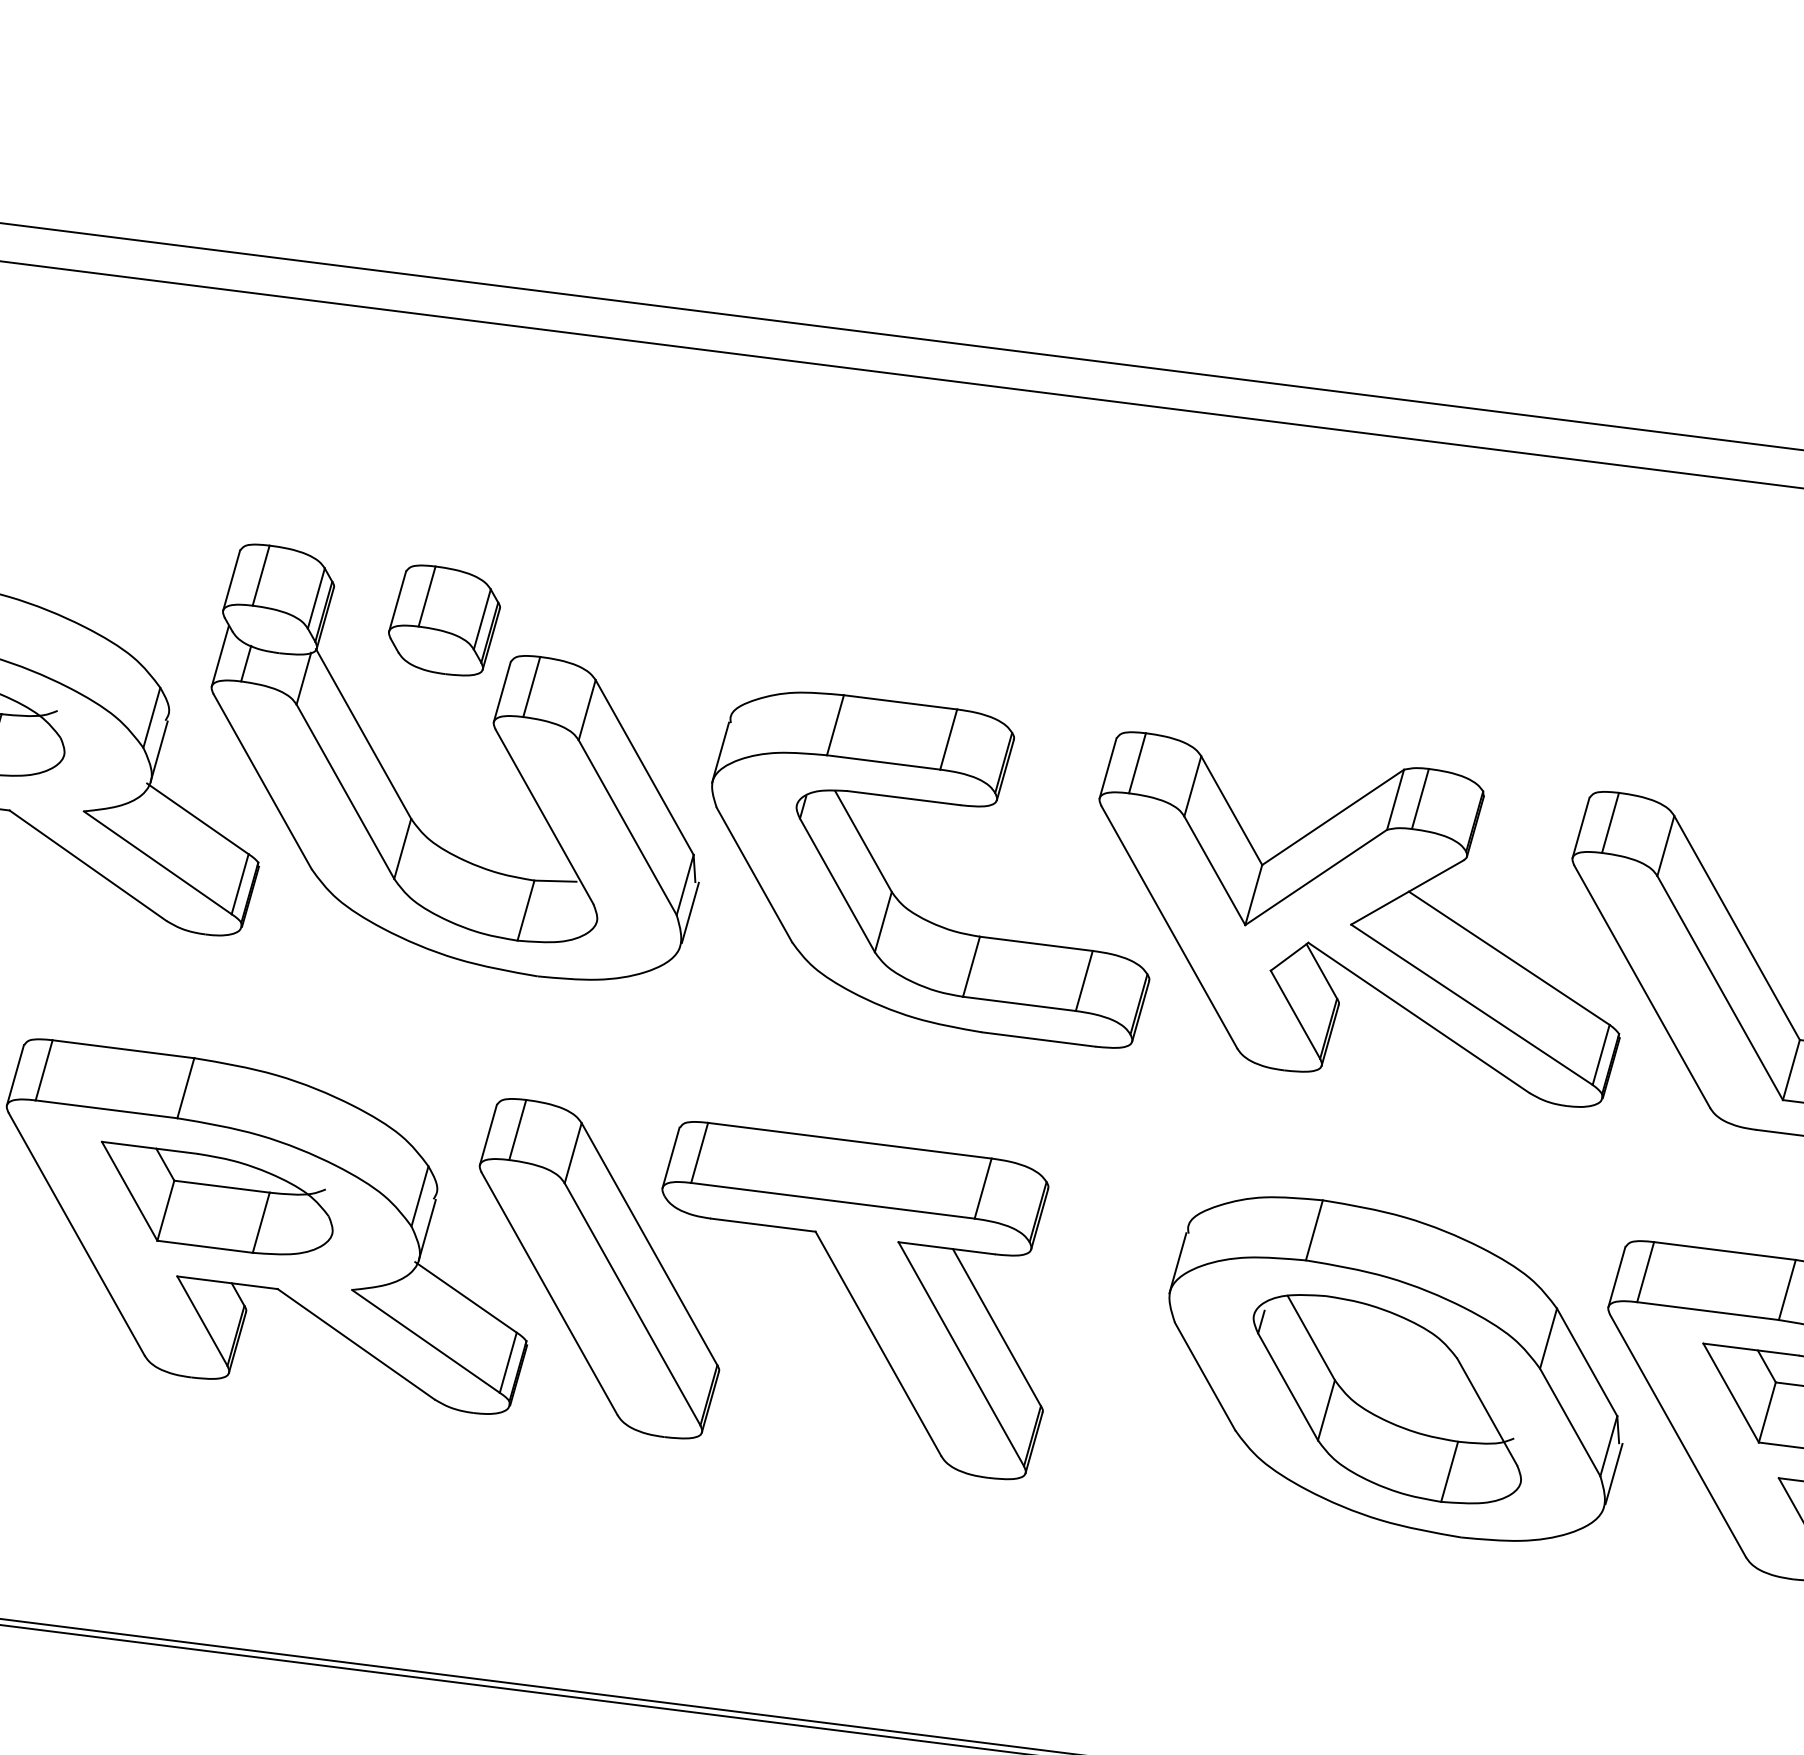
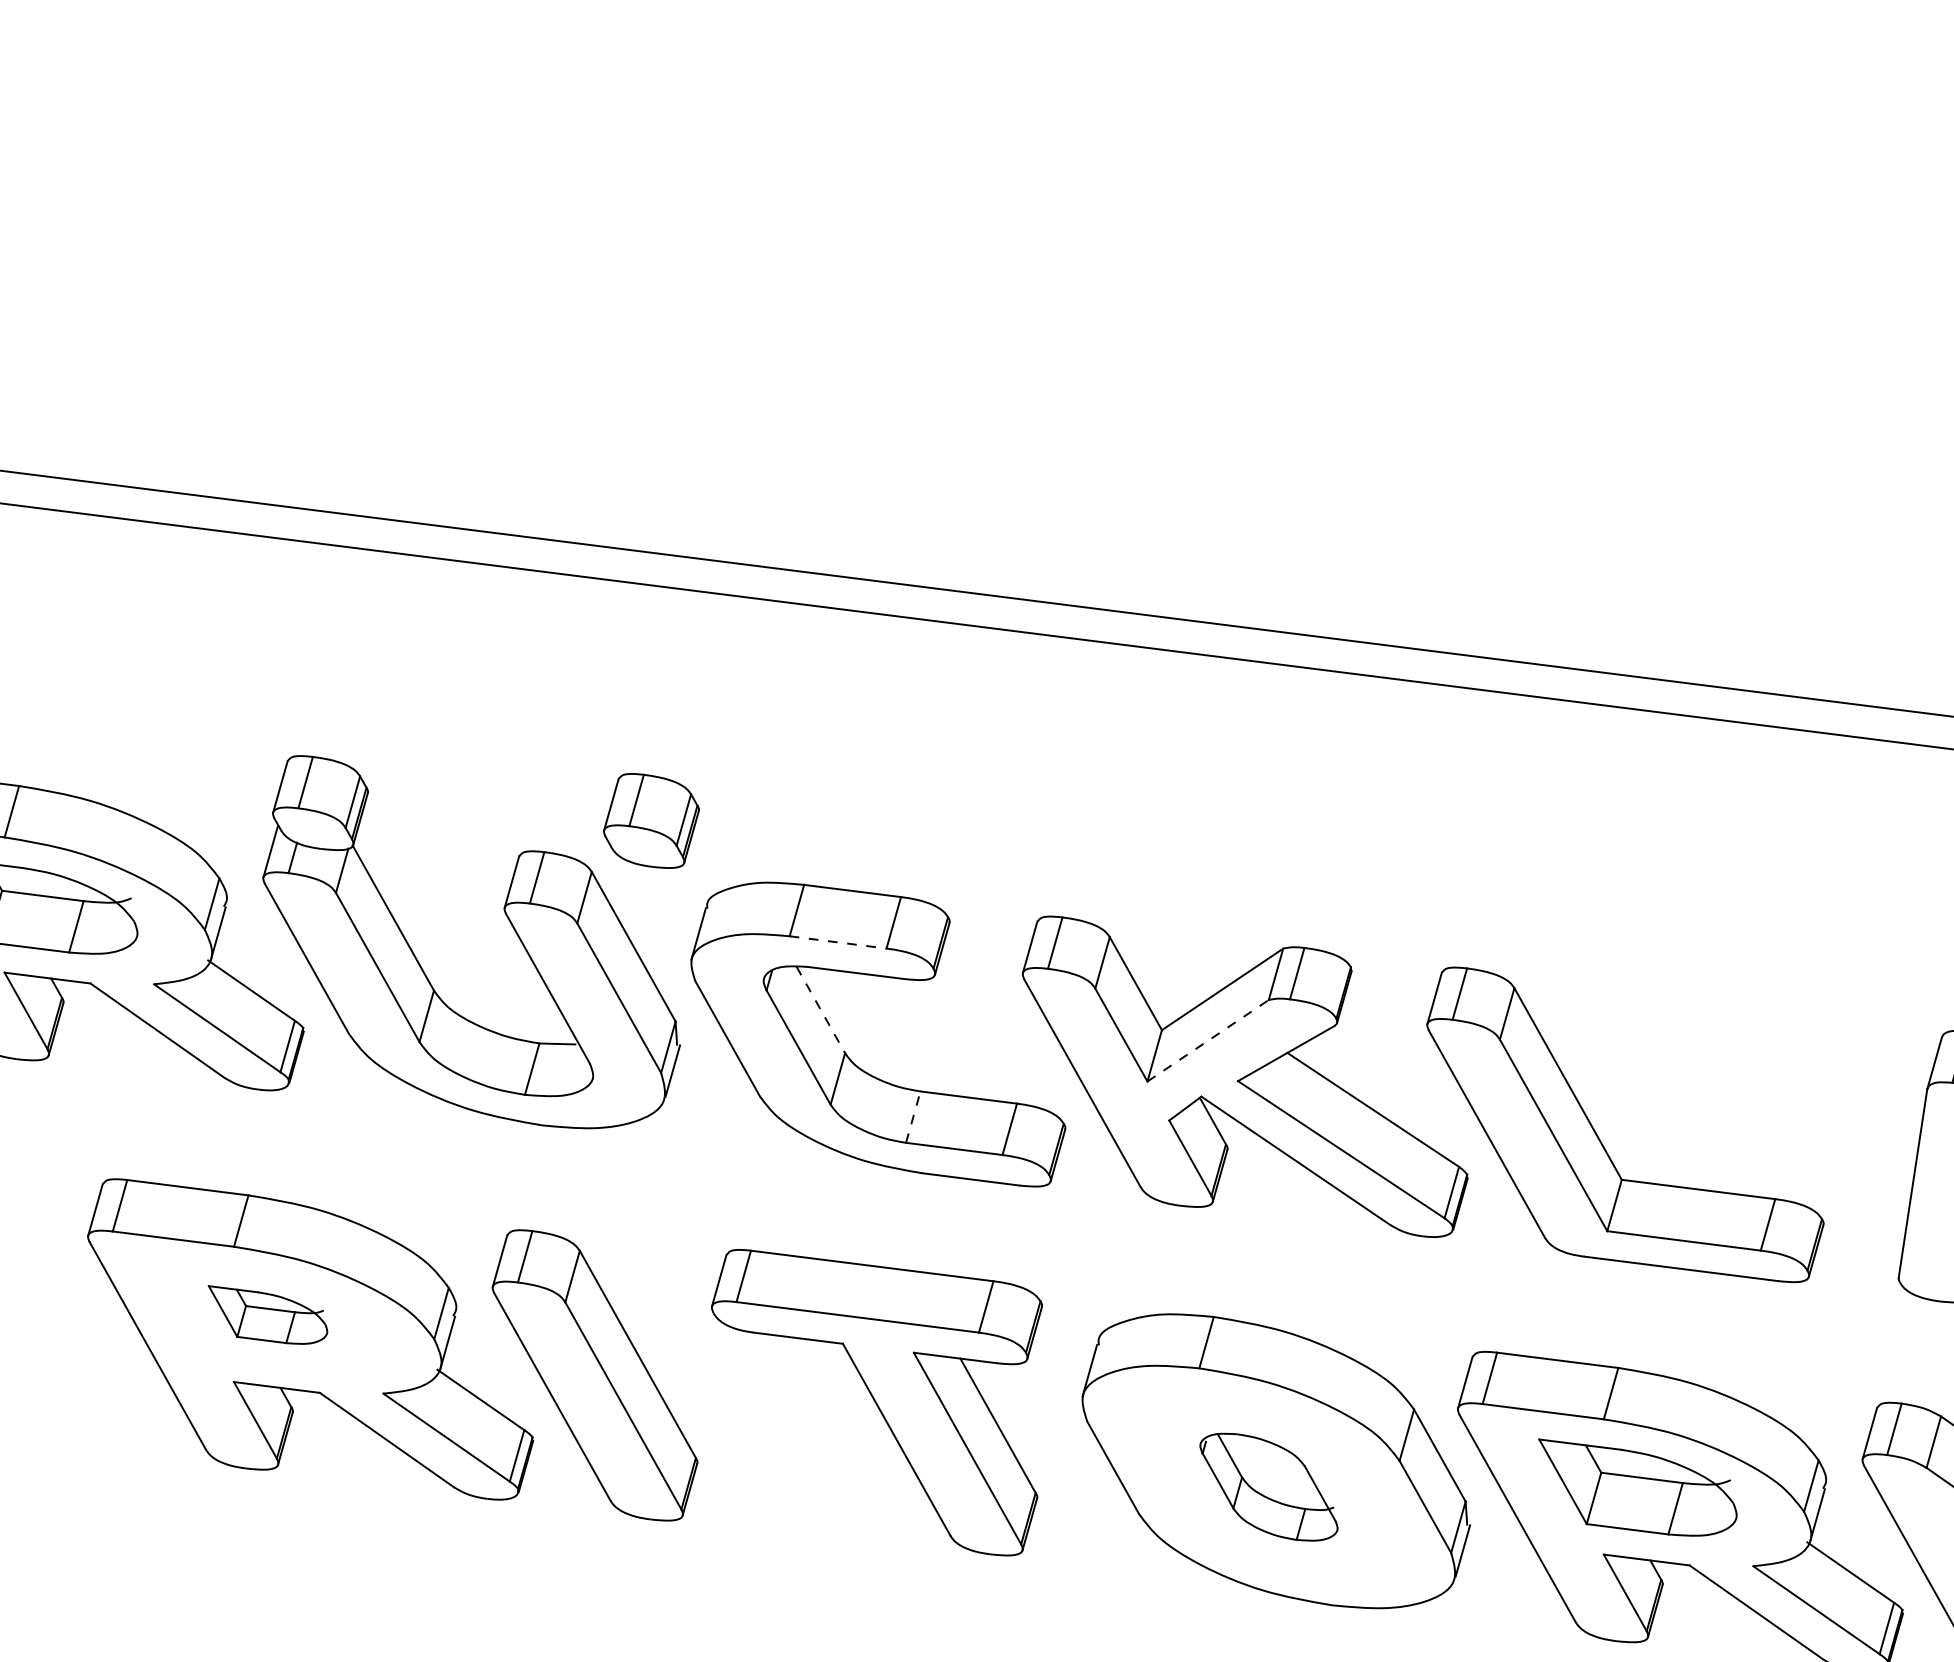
part: (444, 619) -> (651, 820), moved
line: (884, 762) -> (838, 942), solid -> dashed
line: (863, 842) -> (820, 1010), solid -> dashed
line: (1316, 877) -> (1208, 1040), solid -> dashed
line: (971, 967) -> (913, 1117), solid -> dashed
part: (216, 1197) -> (267, 1314), size x0.6
part: (854, 1300) -> (876, 1402), moved
part: (1386, 1399) -> (1268, 1487), size x0.6

